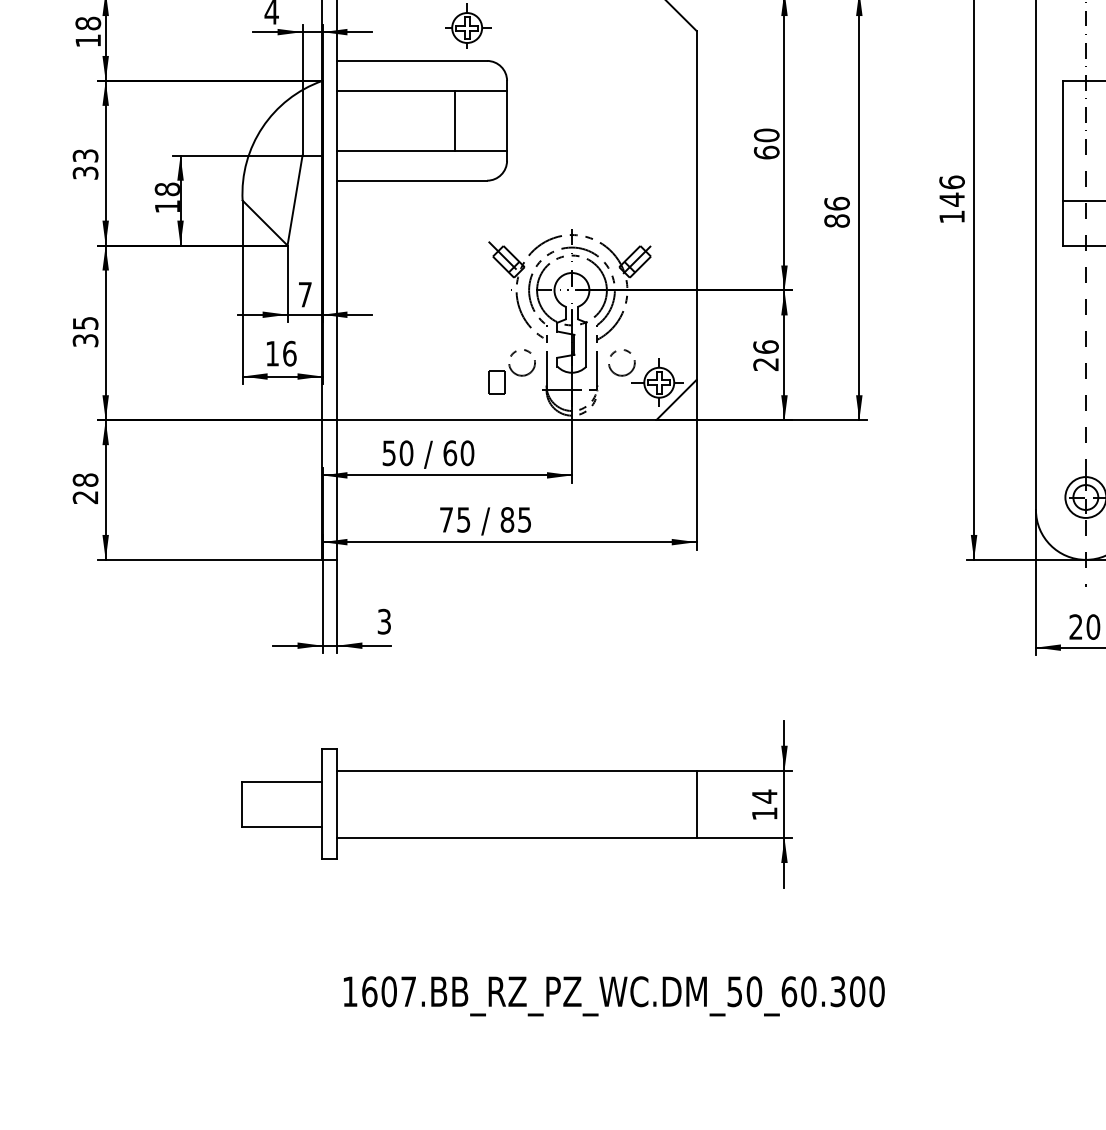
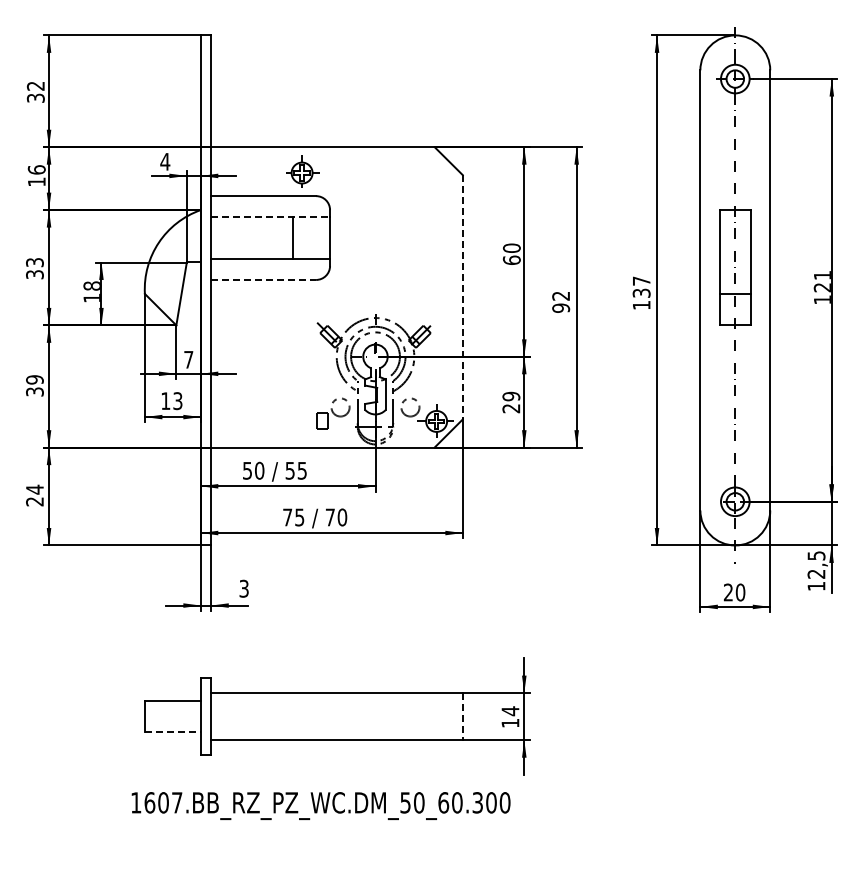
text: (87, 22) -> (36, 169), 18 -> 16
line: (423, 91) -> (271, 217), solid -> dashed
line: (413, 180) -> (264, 279), solid -> dashed
text: (951, 191) -> (641, 287), 146 -> 137
line: (696, 205) -> (462, 297), solid -> dashed
text: (837, 211) -> (561, 301), 86 -> 92
text: (84, 322) -> (34, 379), 35 -> 39
text: (766, 347) -> (511, 396), 26 -> 29
text: (289, 354) -> (177, 401), 16 -> 13
text: (459, 452) -> (296, 470), 60 -> 55
text: (84, 479) -> (34, 489), 28 -> 24
text: (516, 519) -> (336, 517), 85 -> 70
line: (696, 804) -> (462, 716), solid -> dashed
line: (283, 827) -> (173, 732), solid -> dashed
text: (613, 995) -> (320, 805), moved

